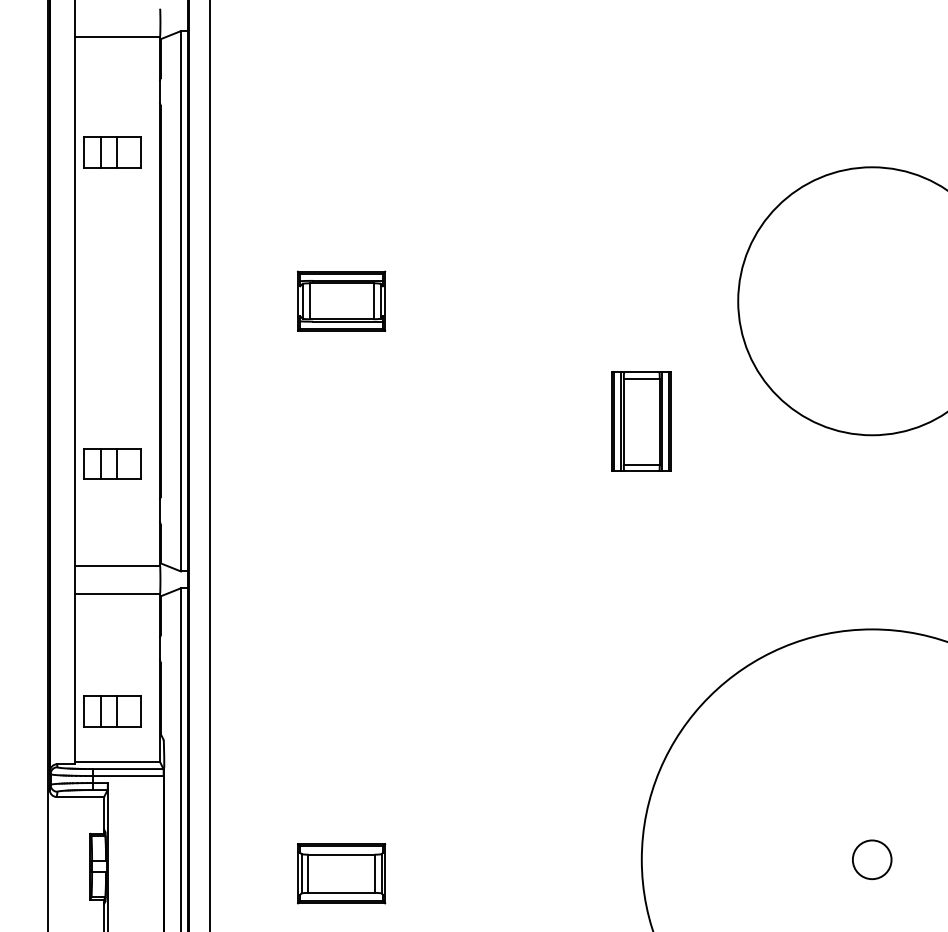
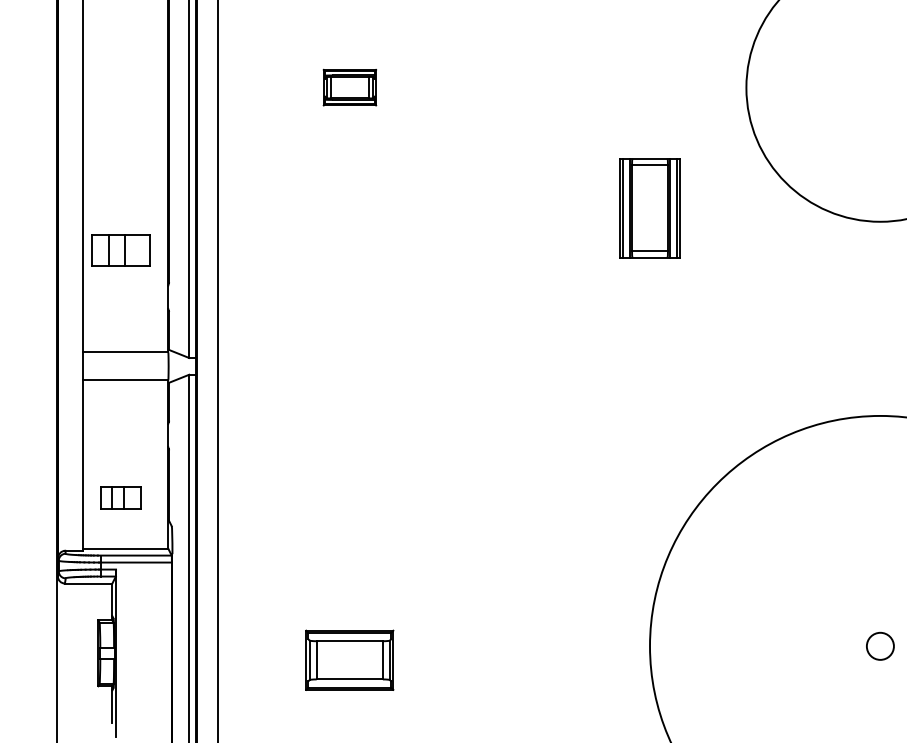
part: (341, 300) -> (349, 87), size x0.6
part: (112, 711) -> (120, 498), size x0.7
circle: (871, 859) -> (879, 646), size x0.7

